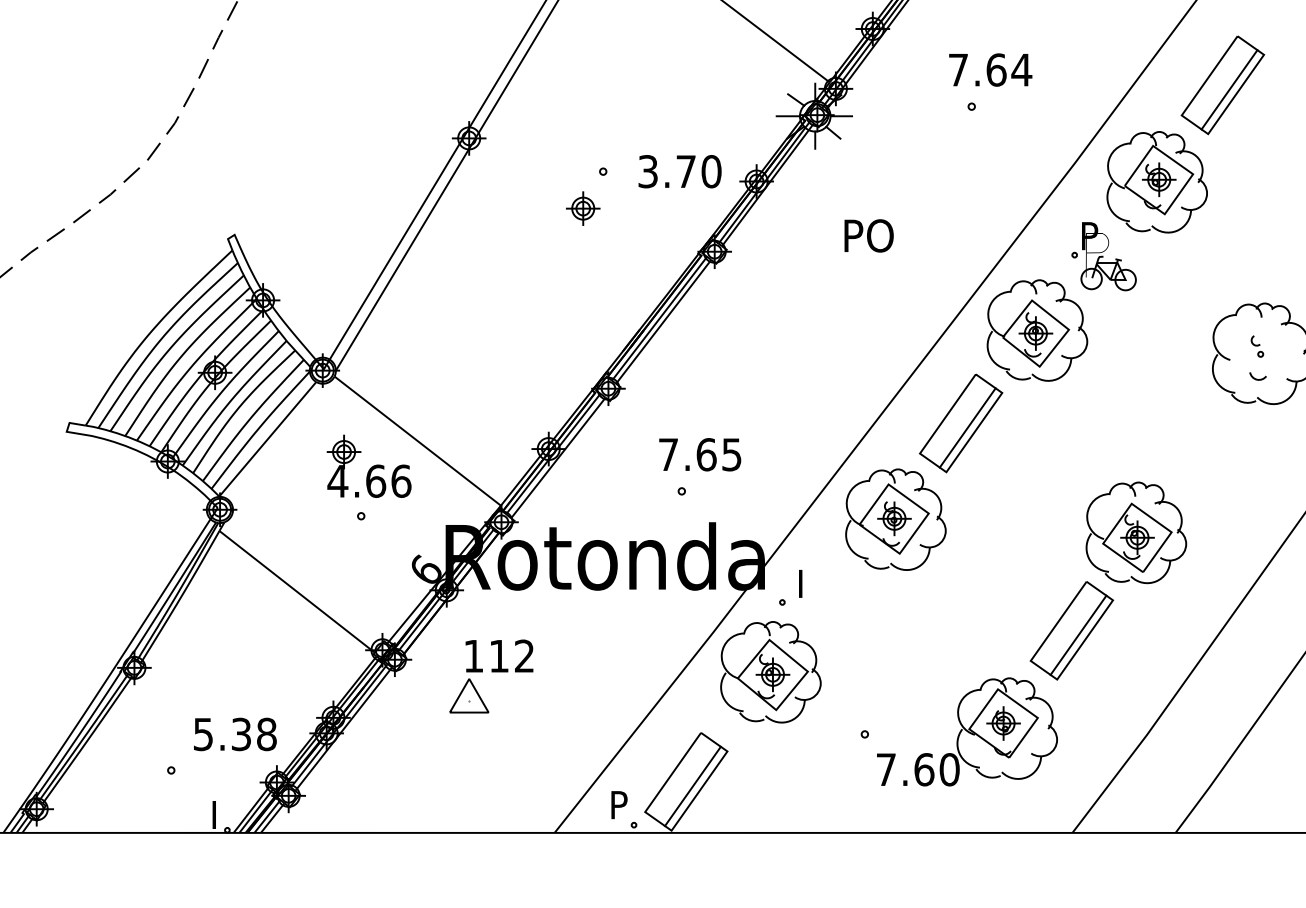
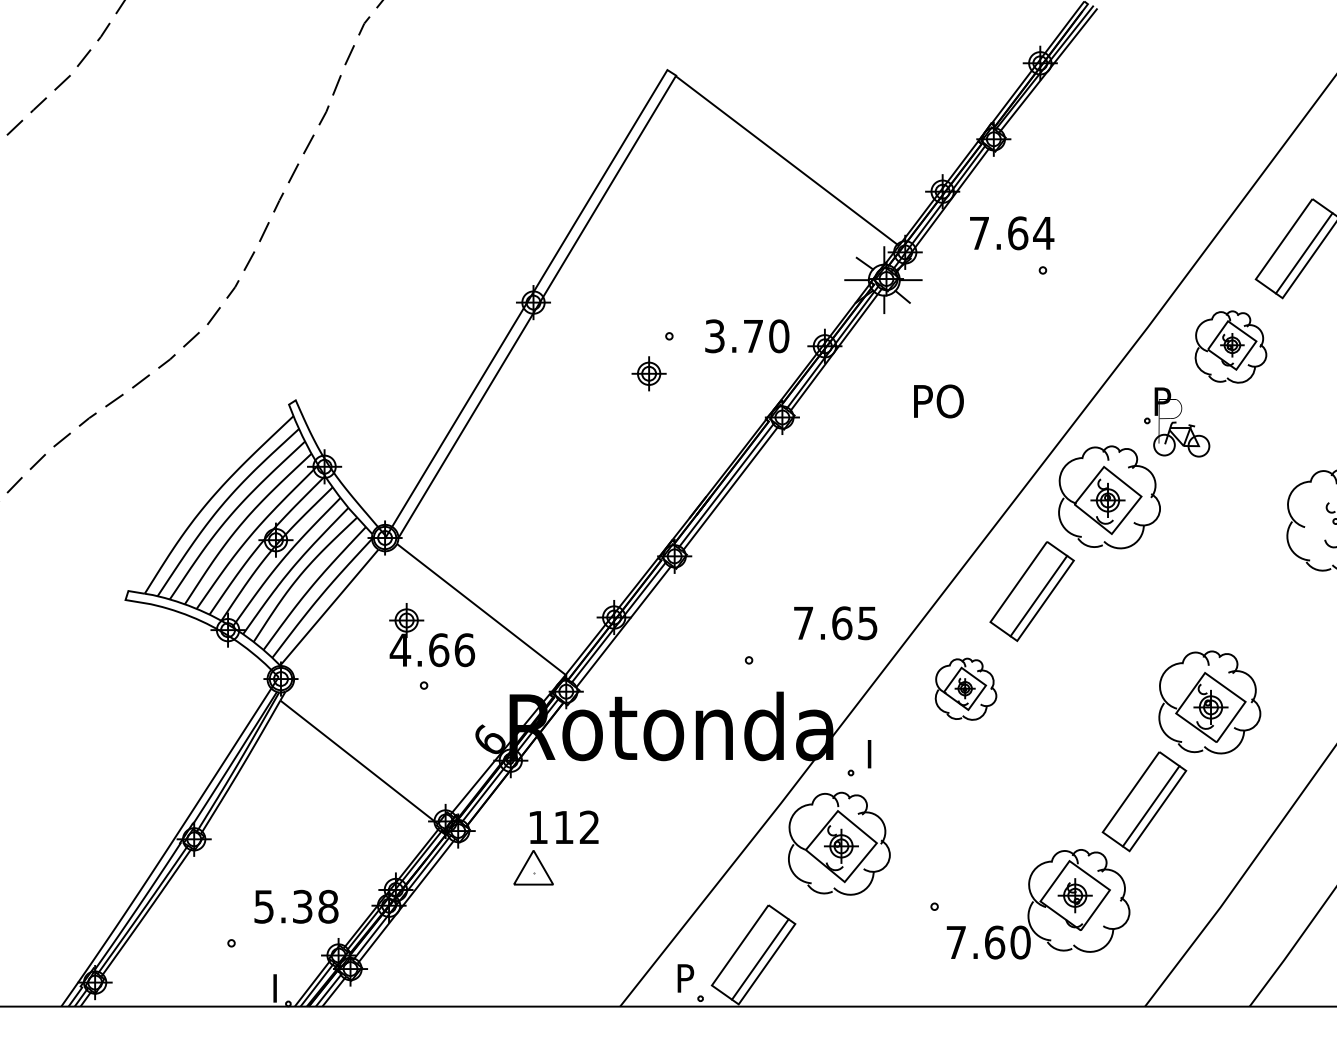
text: (991, 70) -> (1012, 233), moved
part: (1156, 181) -> (1230, 346), size x0.7
text: (700, 454) -> (835, 623), moved
part: (895, 520) -> (965, 689), size x0.6

